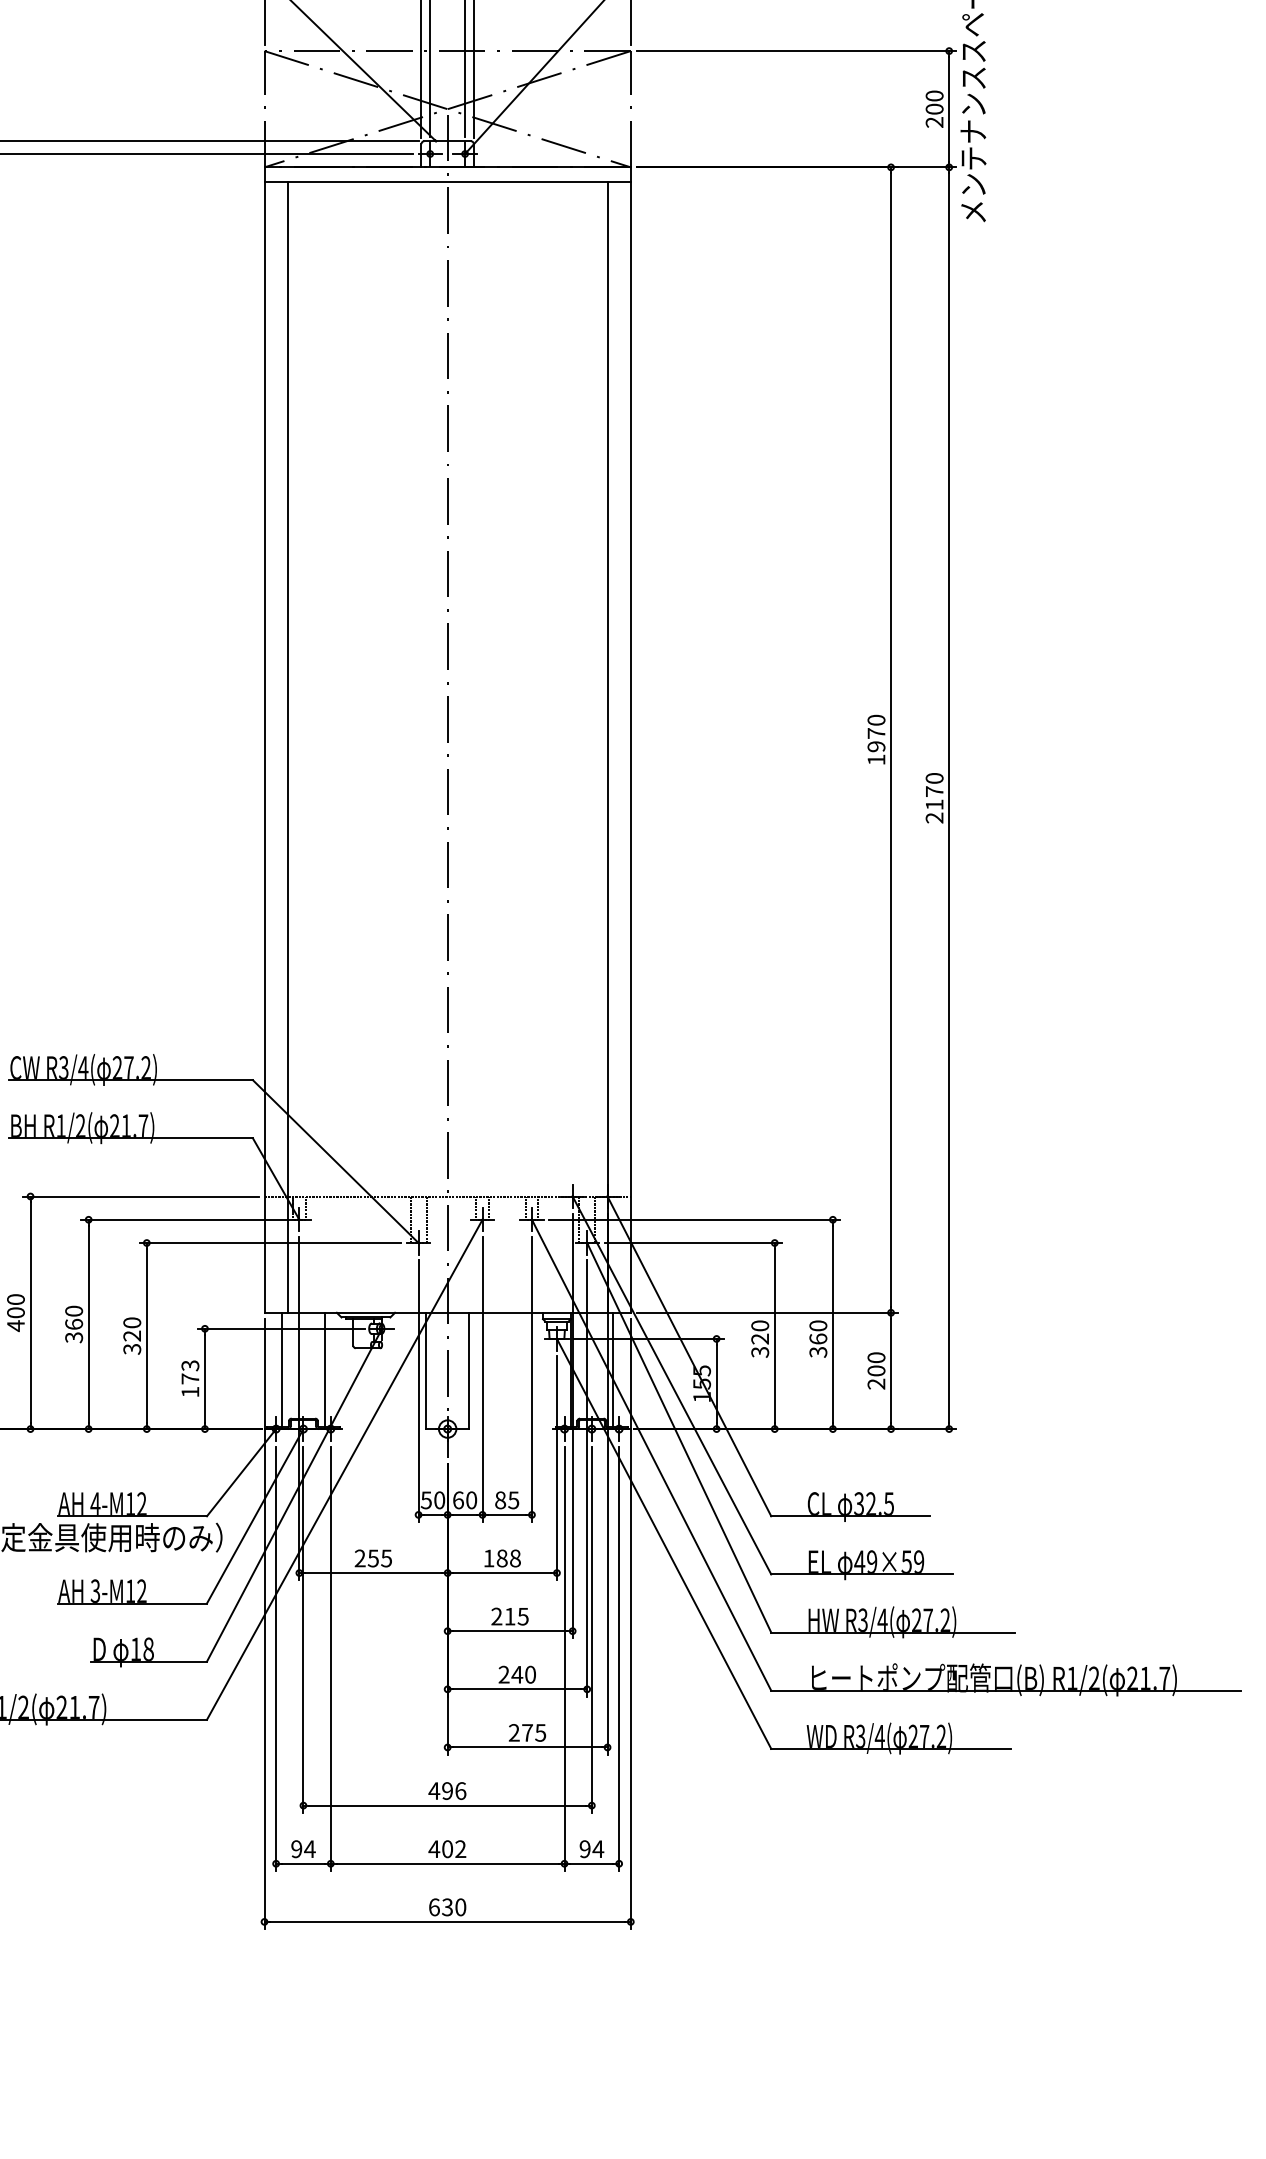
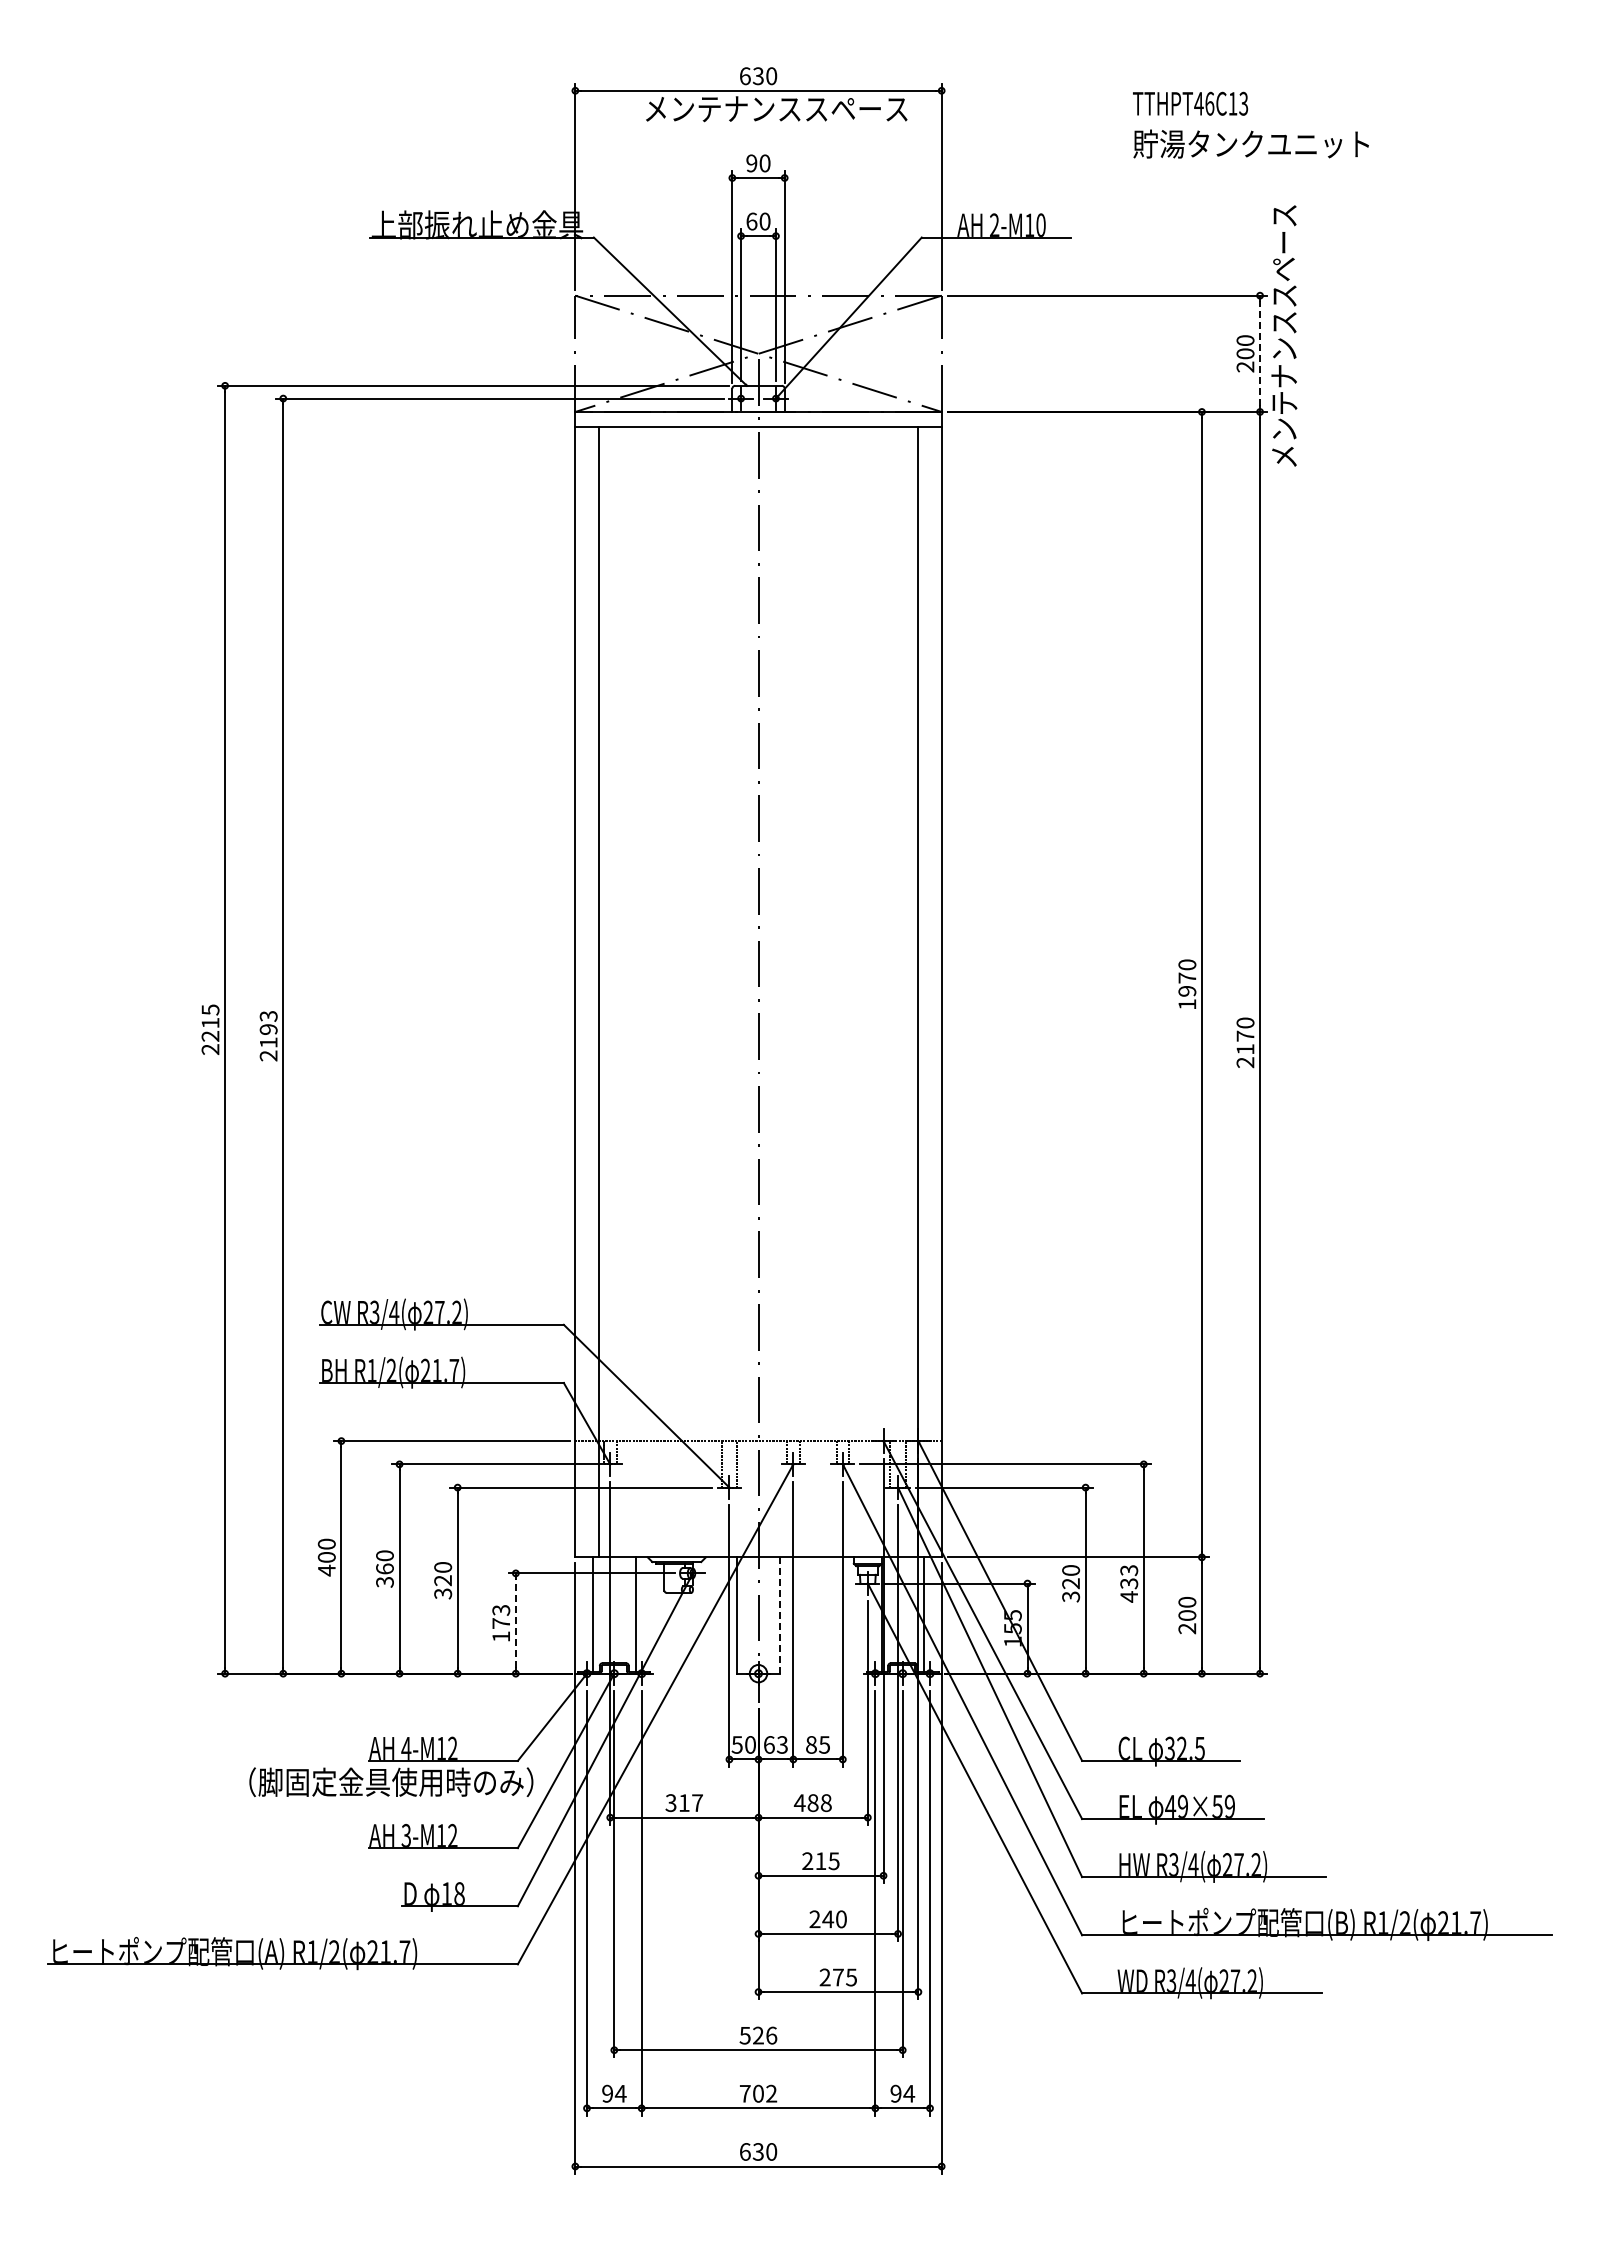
line: (949, 108) -> (1260, 353), solid -> dashed
text: (818, 1338) -> (1129, 1583), 360 -> 433
line: (468, 1371) -> (779, 1616), solid -> dashed
line: (204, 1378) -> (515, 1623), solid -> dashed
text: (470, 1499) -> (781, 1744), 60 -> 63
text: (488, 1557) -> (799, 1802), 188 -> 488
text: (372, 1558) -> (683, 1803), 255 -> 317
text: (440, 1790) -> (751, 2035), 496 -> 526
text: (434, 1848) -> (745, 2093), 402 -> 702

